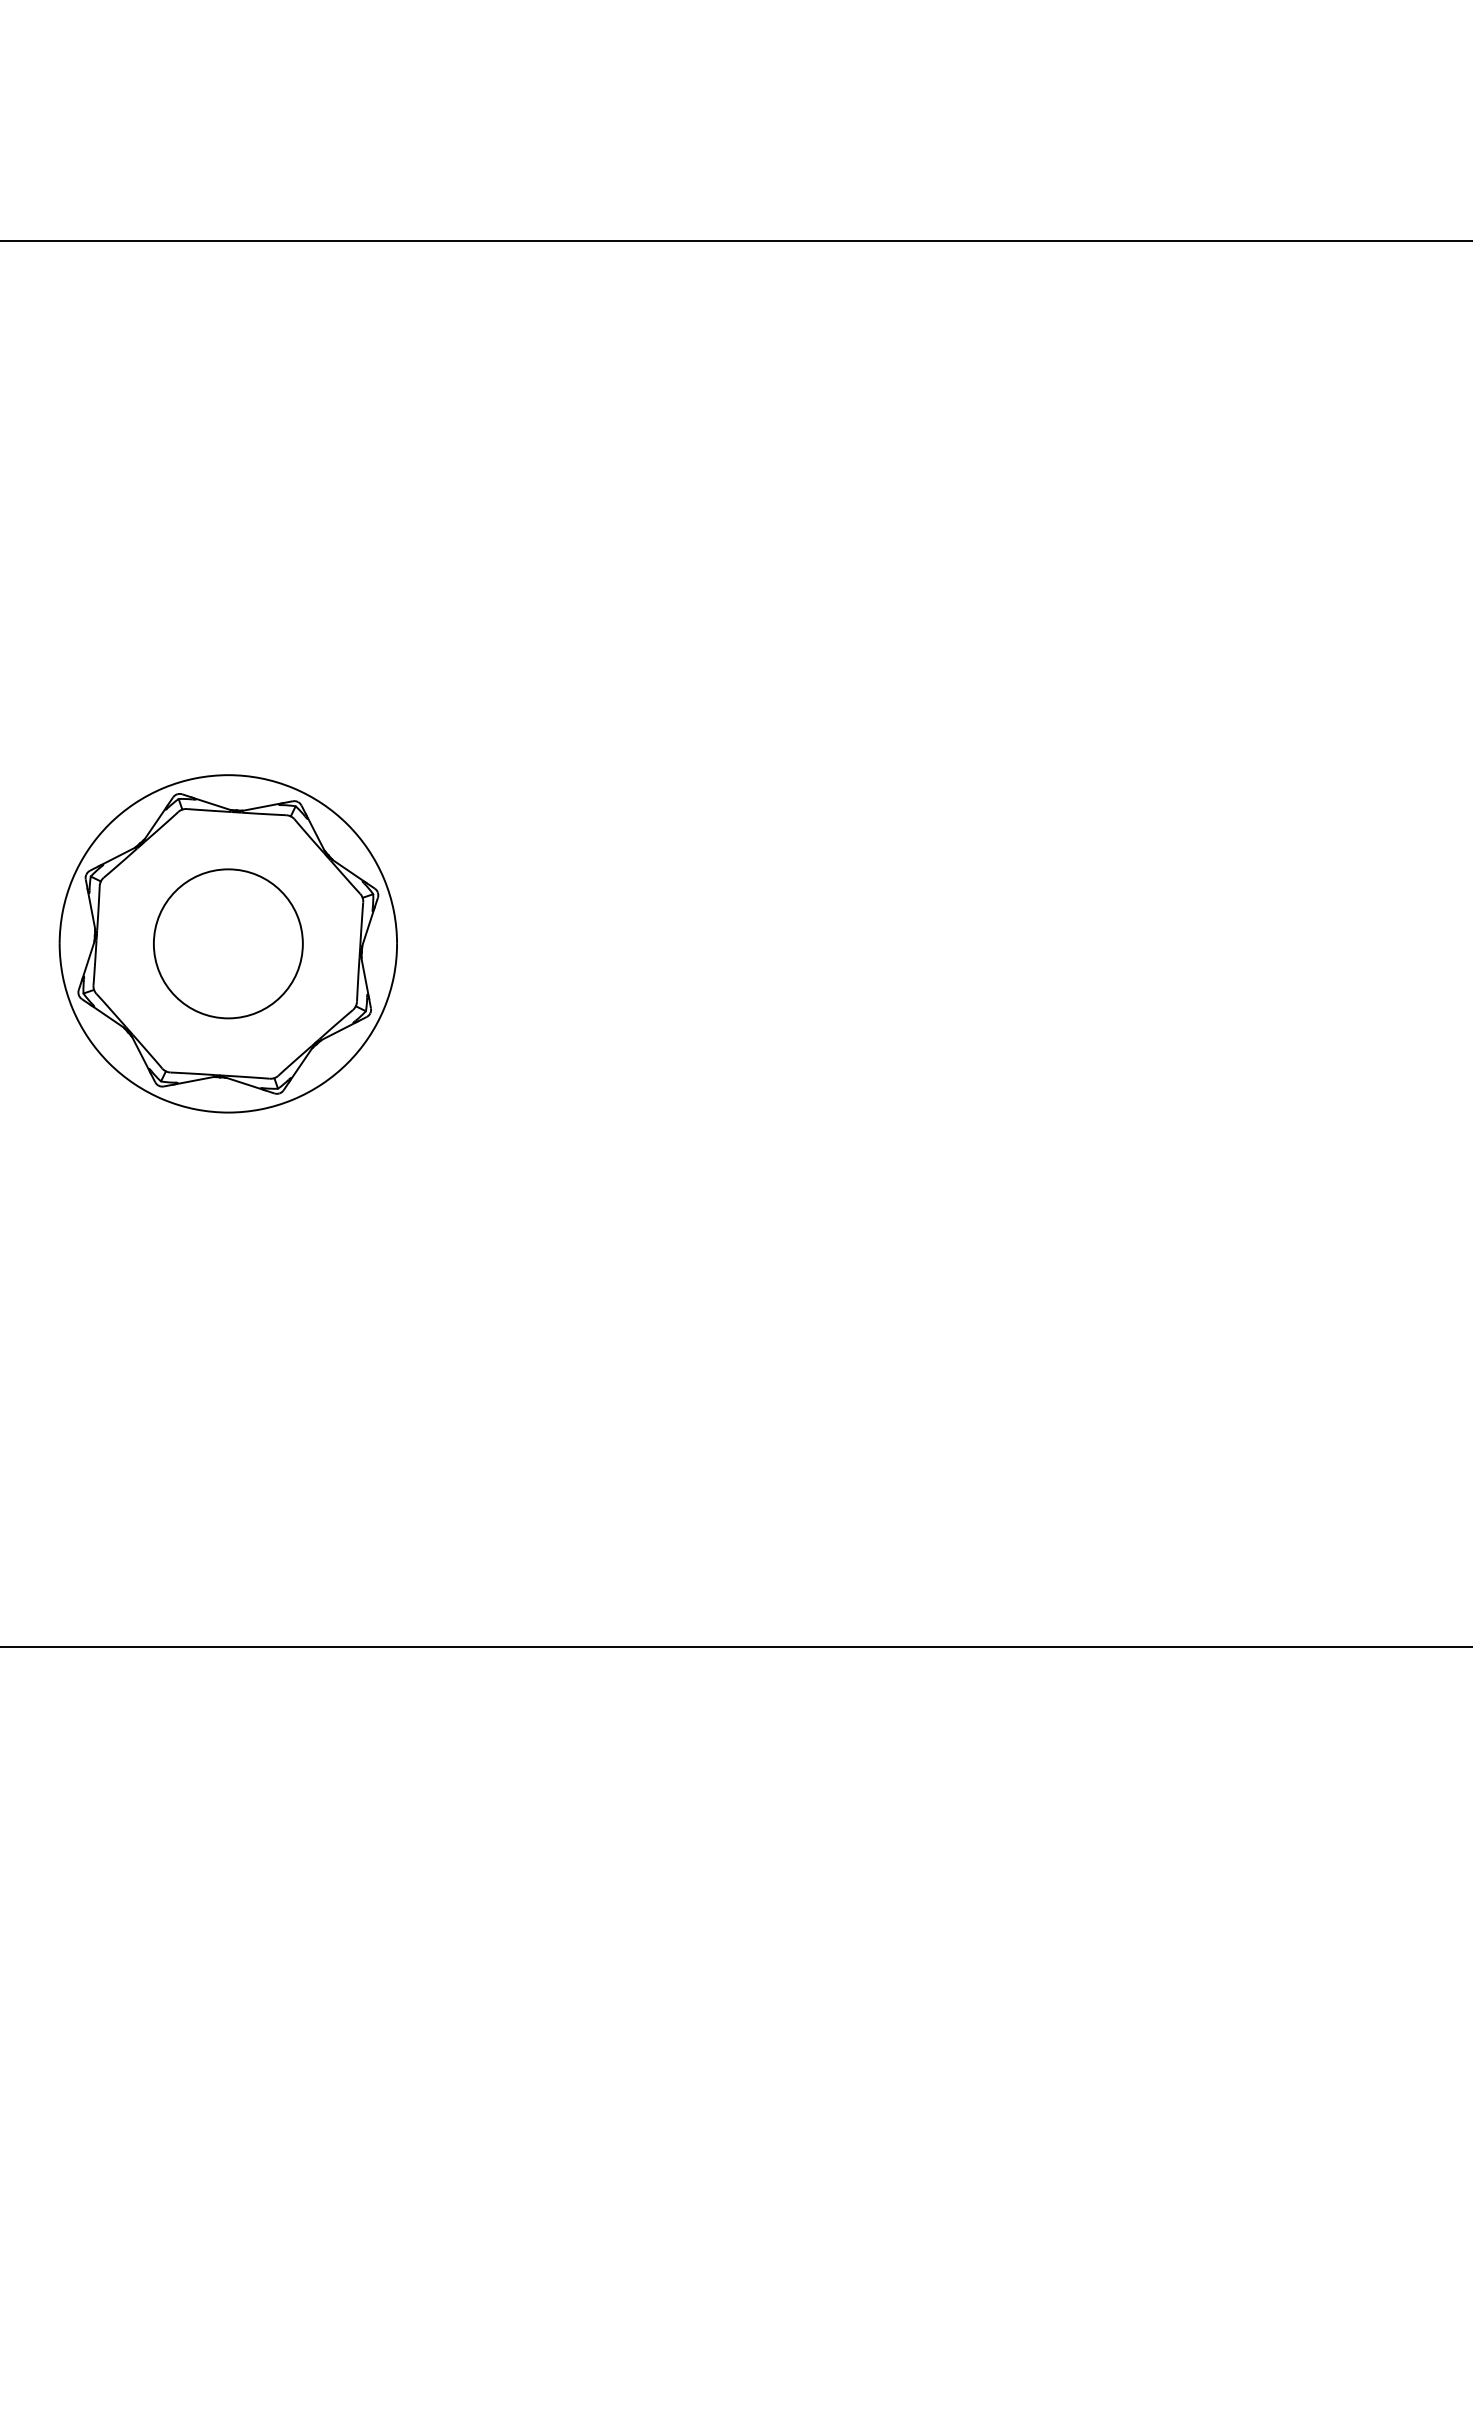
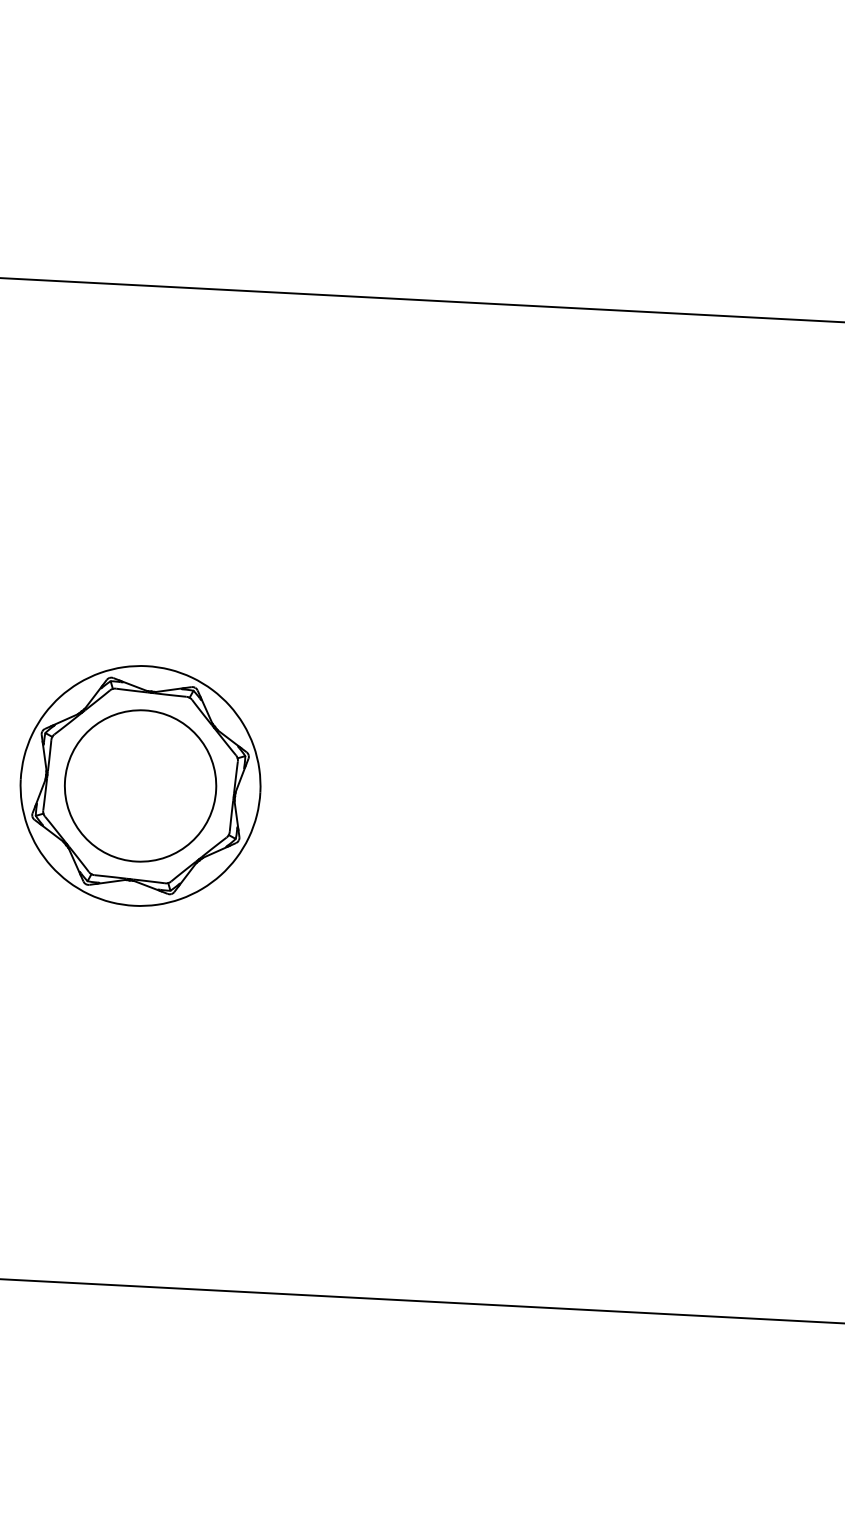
circle: (227, 943) -> (139, 785), size x1.43

